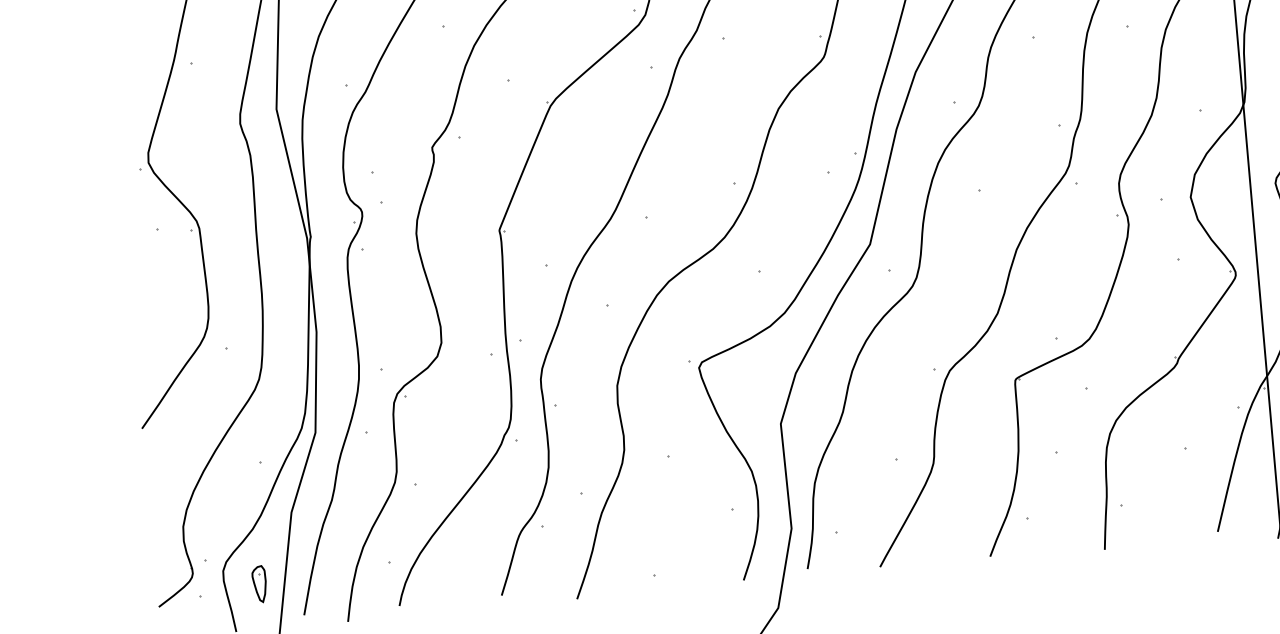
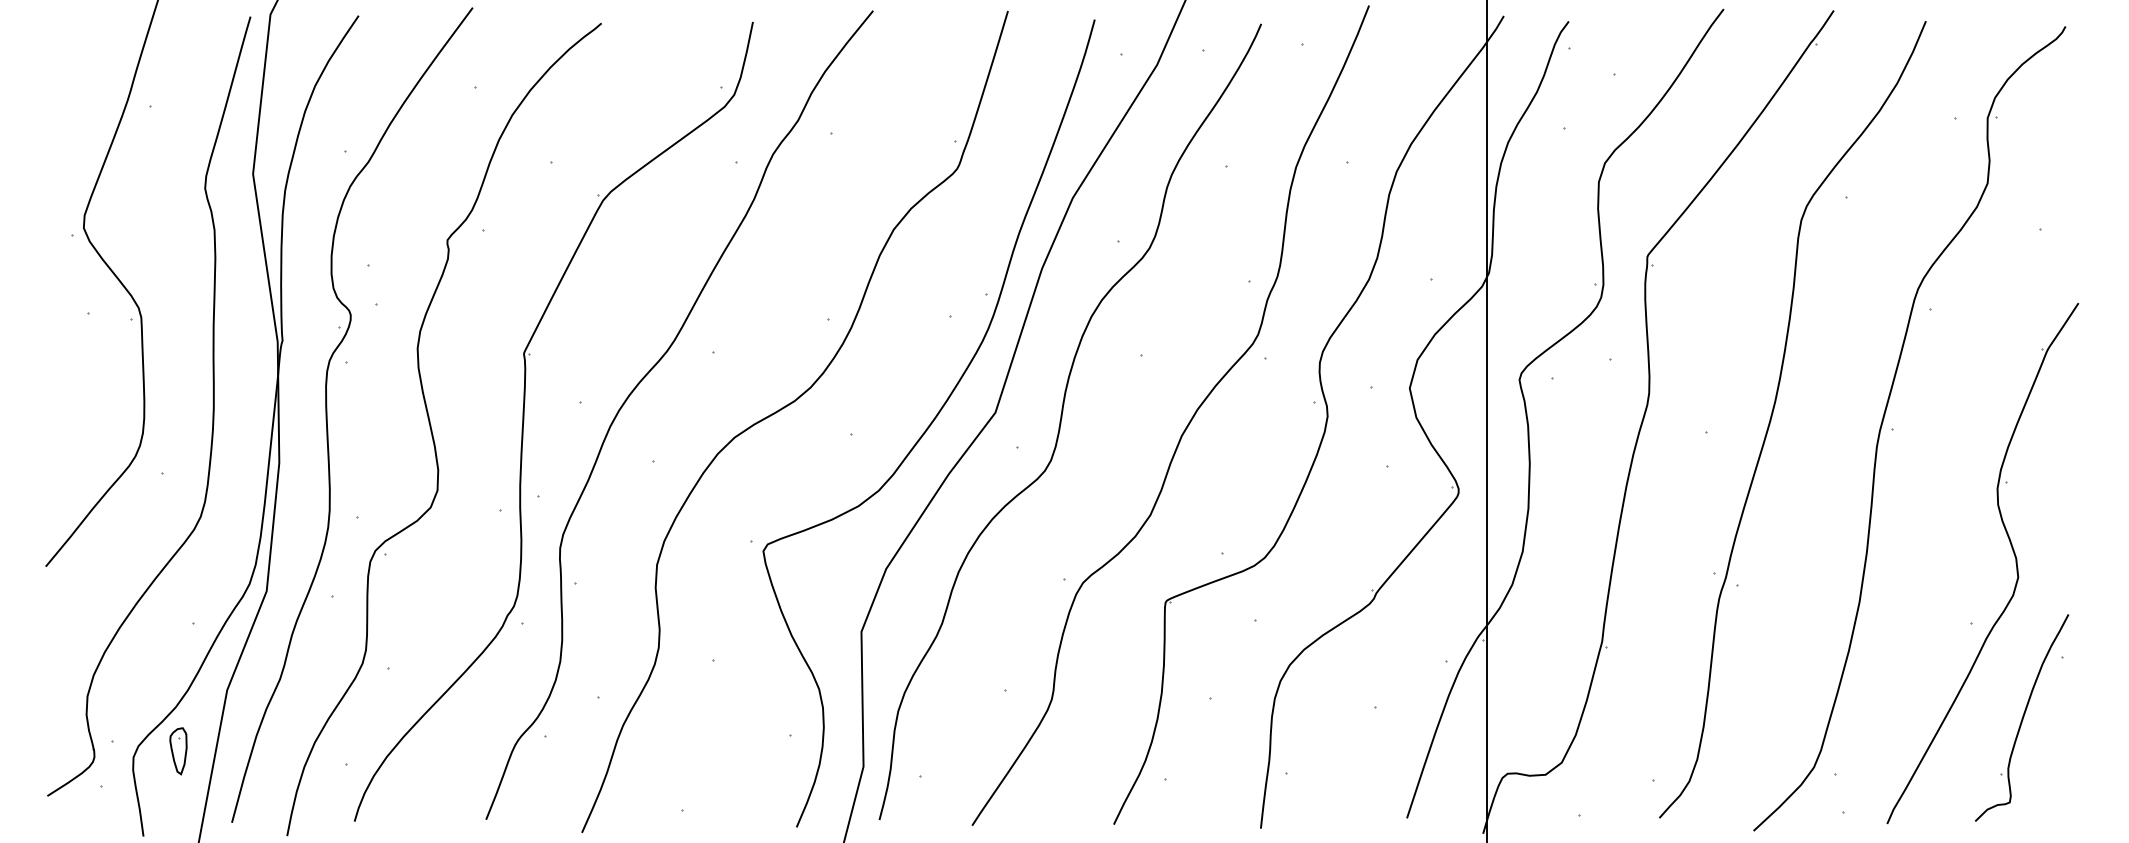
part: (259, 584) -> (178, 751), moved

